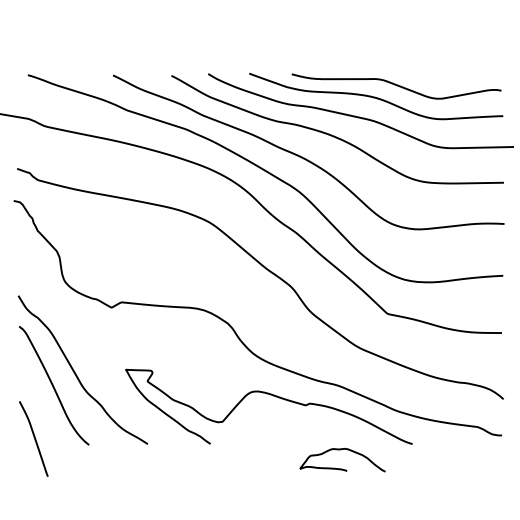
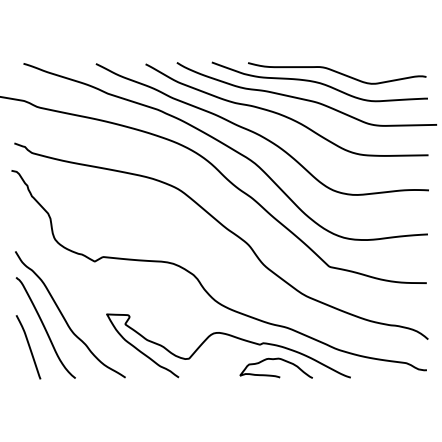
curve: (33, 439) -> (28, 347), moved
curve: (339, 451) -> (273, 360), moved

